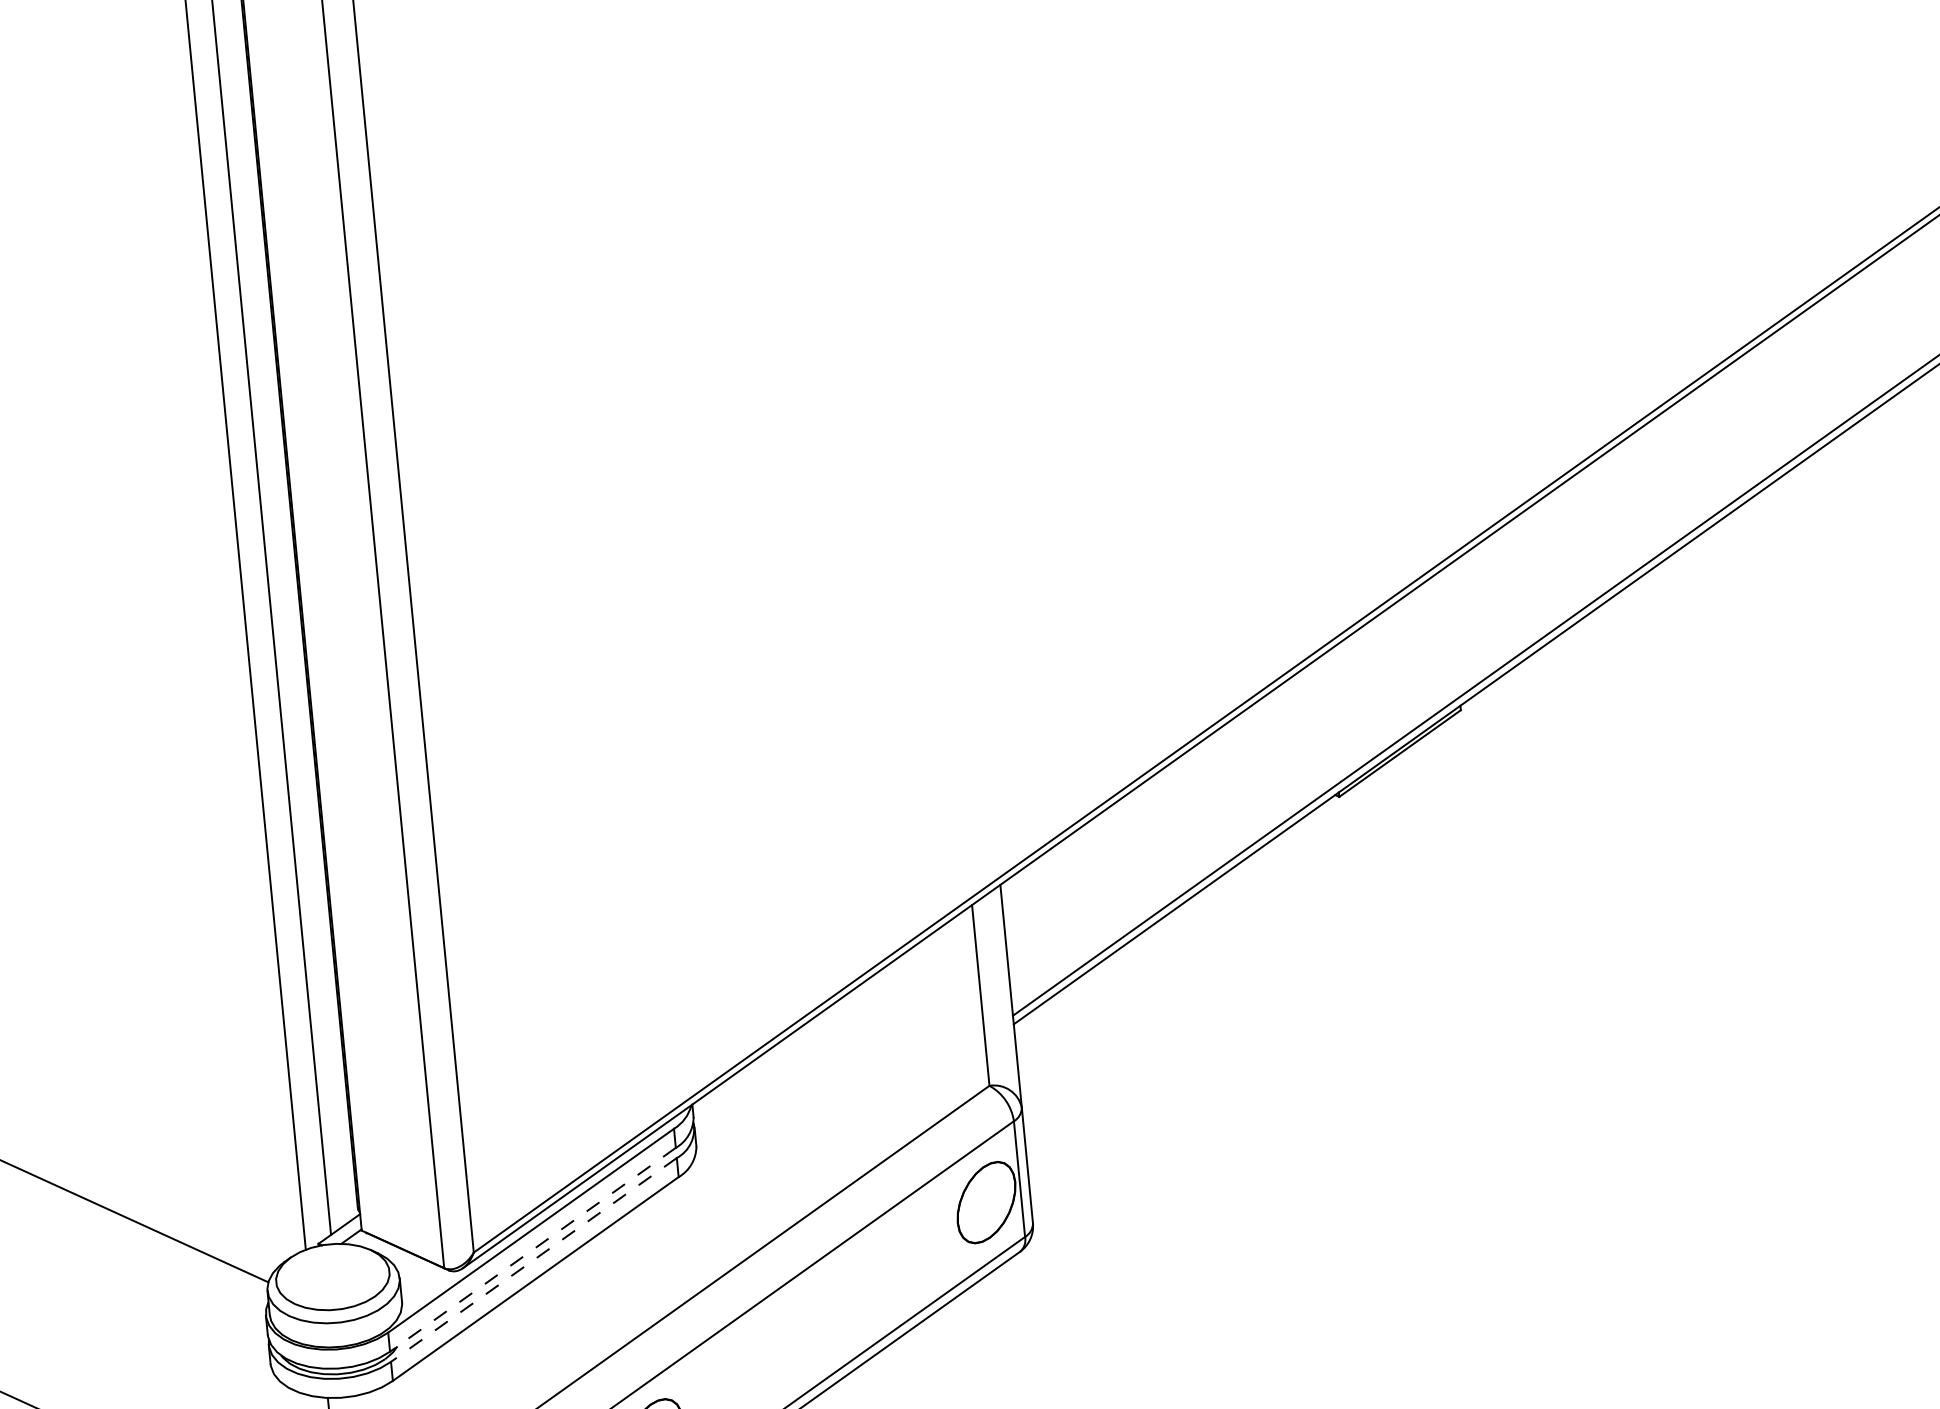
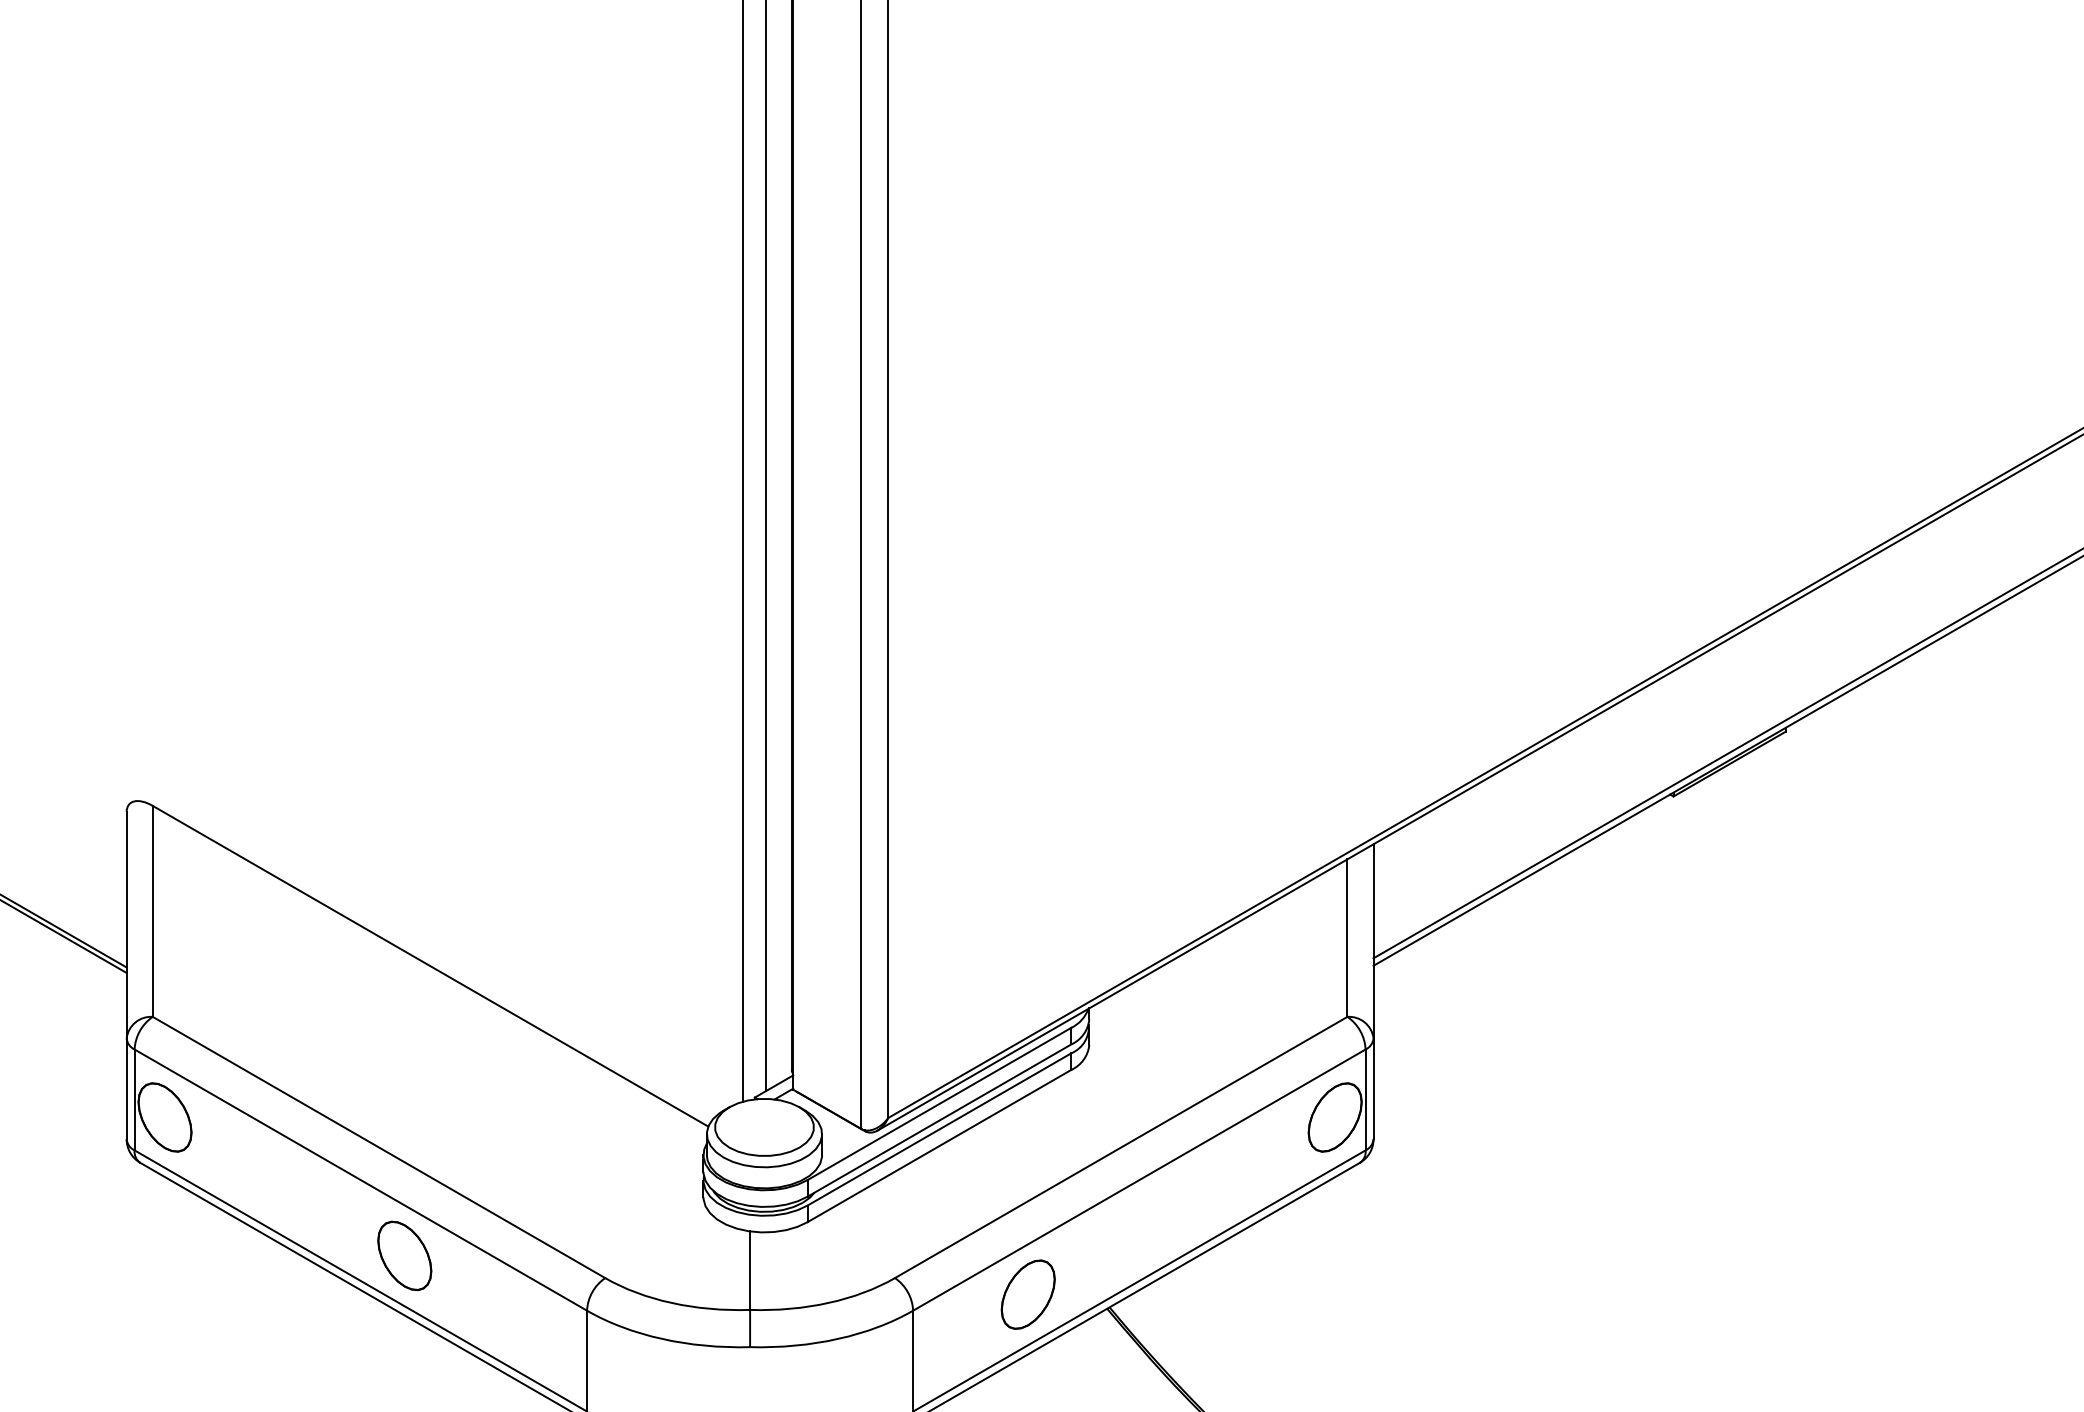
line: (532, 1249) -> (939, 1120), dashed -> solid
line: (533, 1260) -> (939, 1129), dashed -> solid

